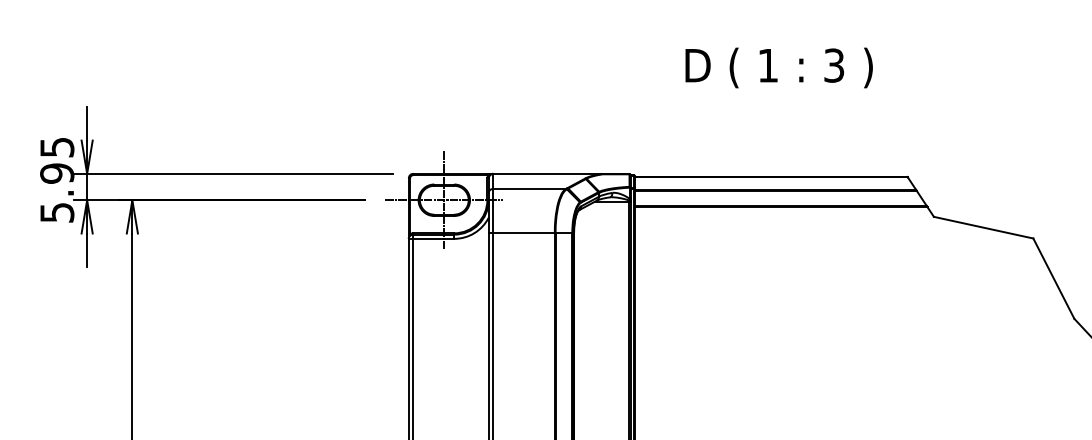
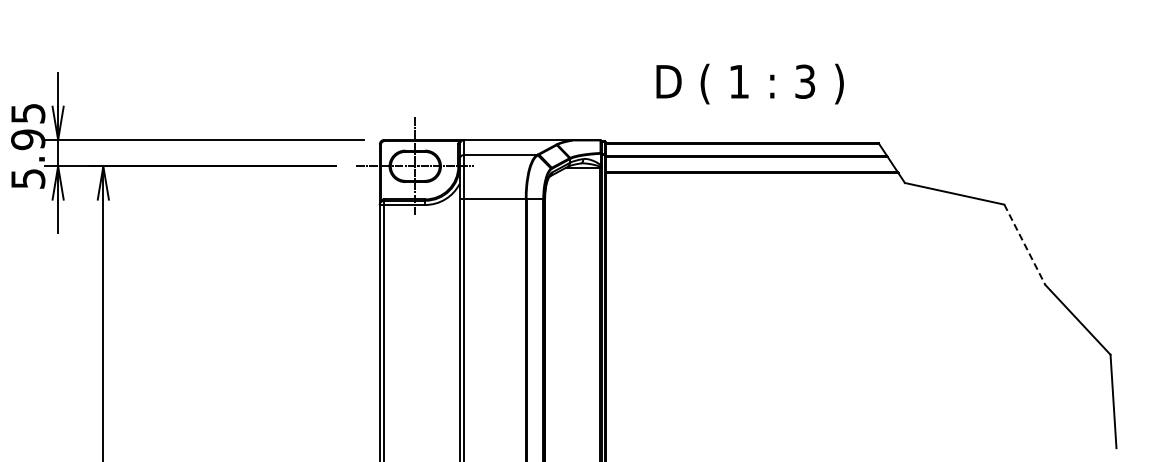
text: (778, 67) -> (749, 83), moved
line: (1054, 279) -> (1025, 245), solid -> dashed

